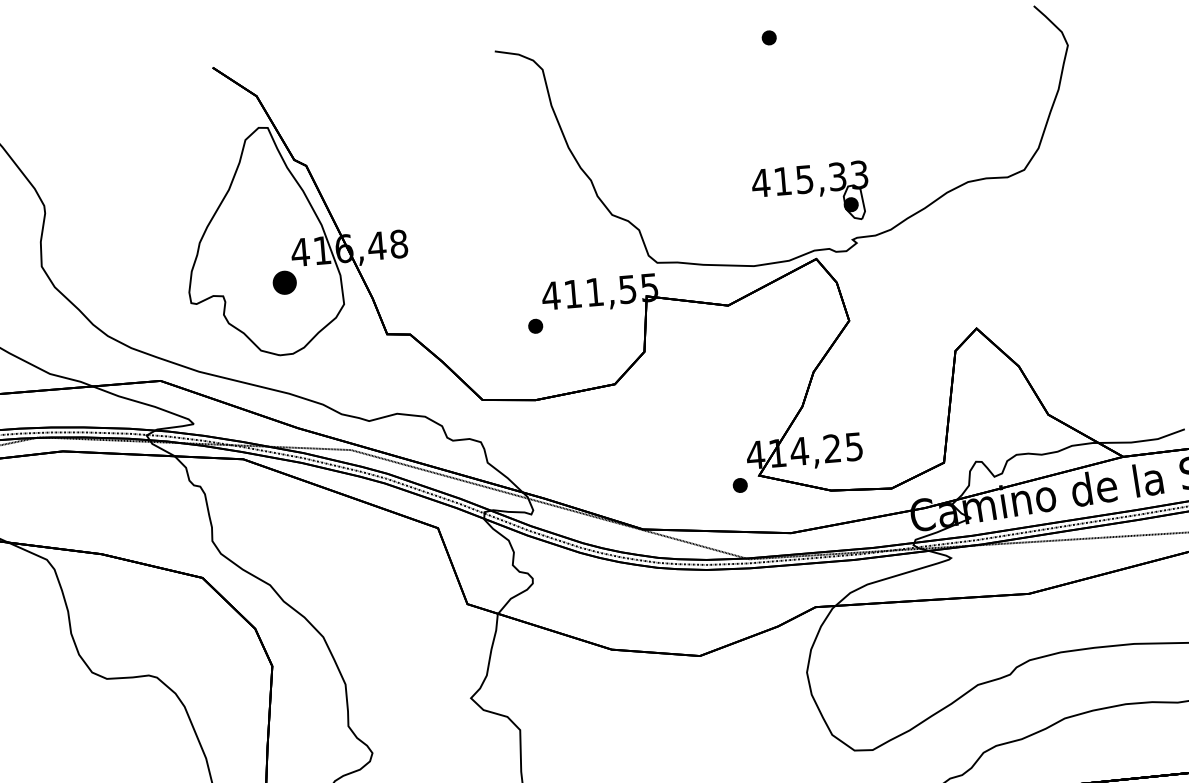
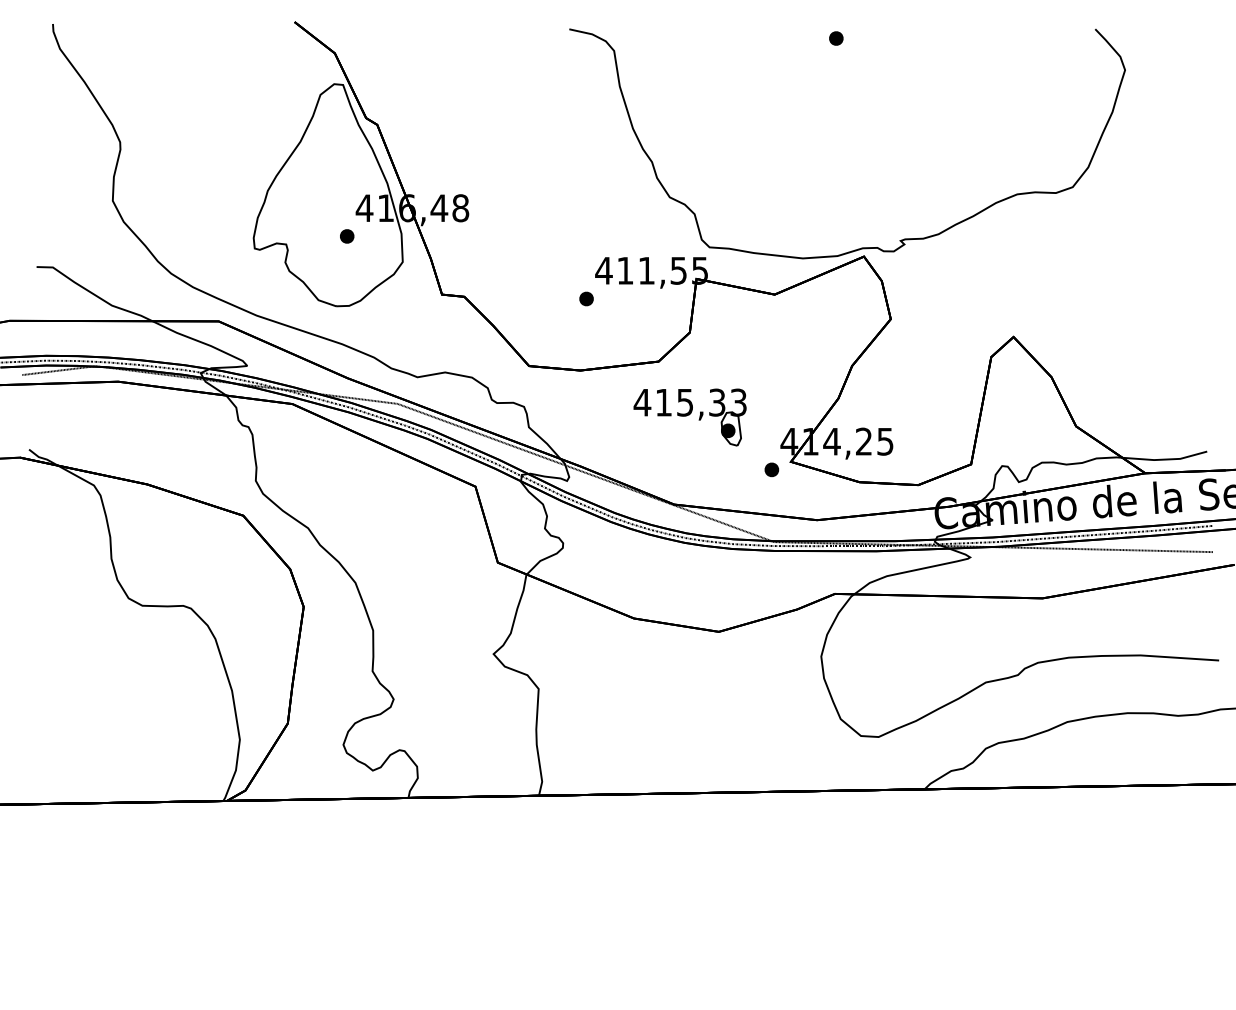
part: (810, 194) -> (689, 417), moved
part: (285, 282) -> (347, 236), size x0.62

